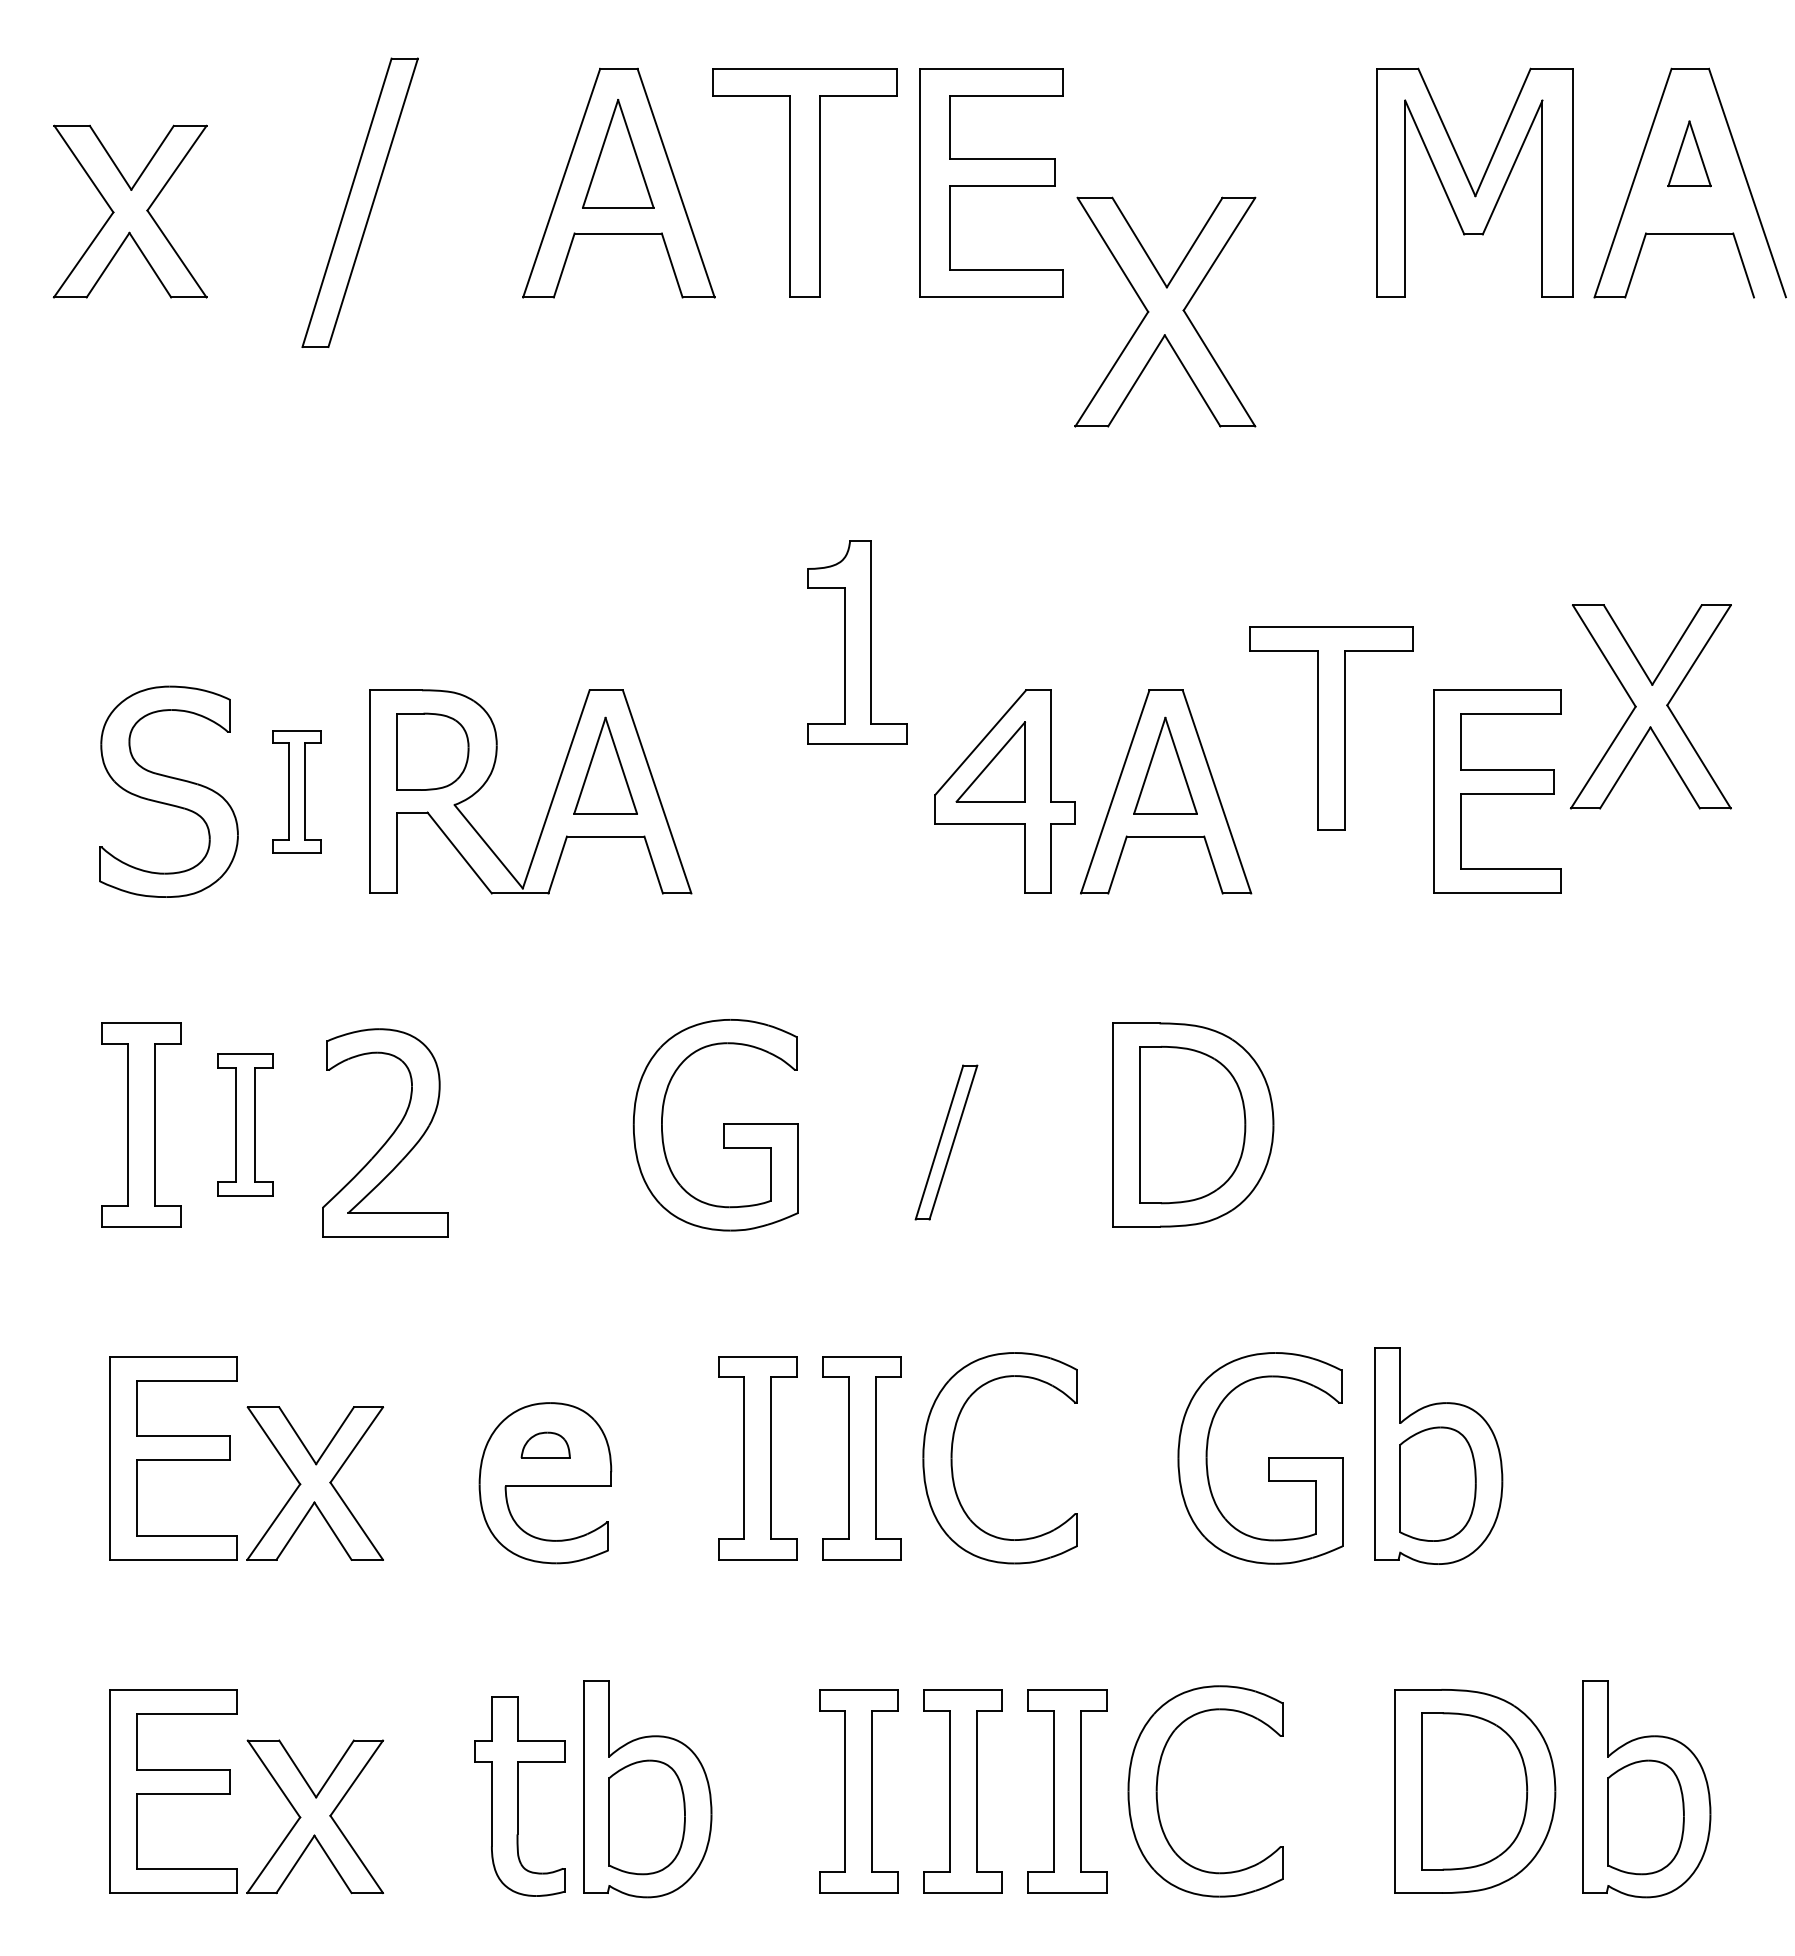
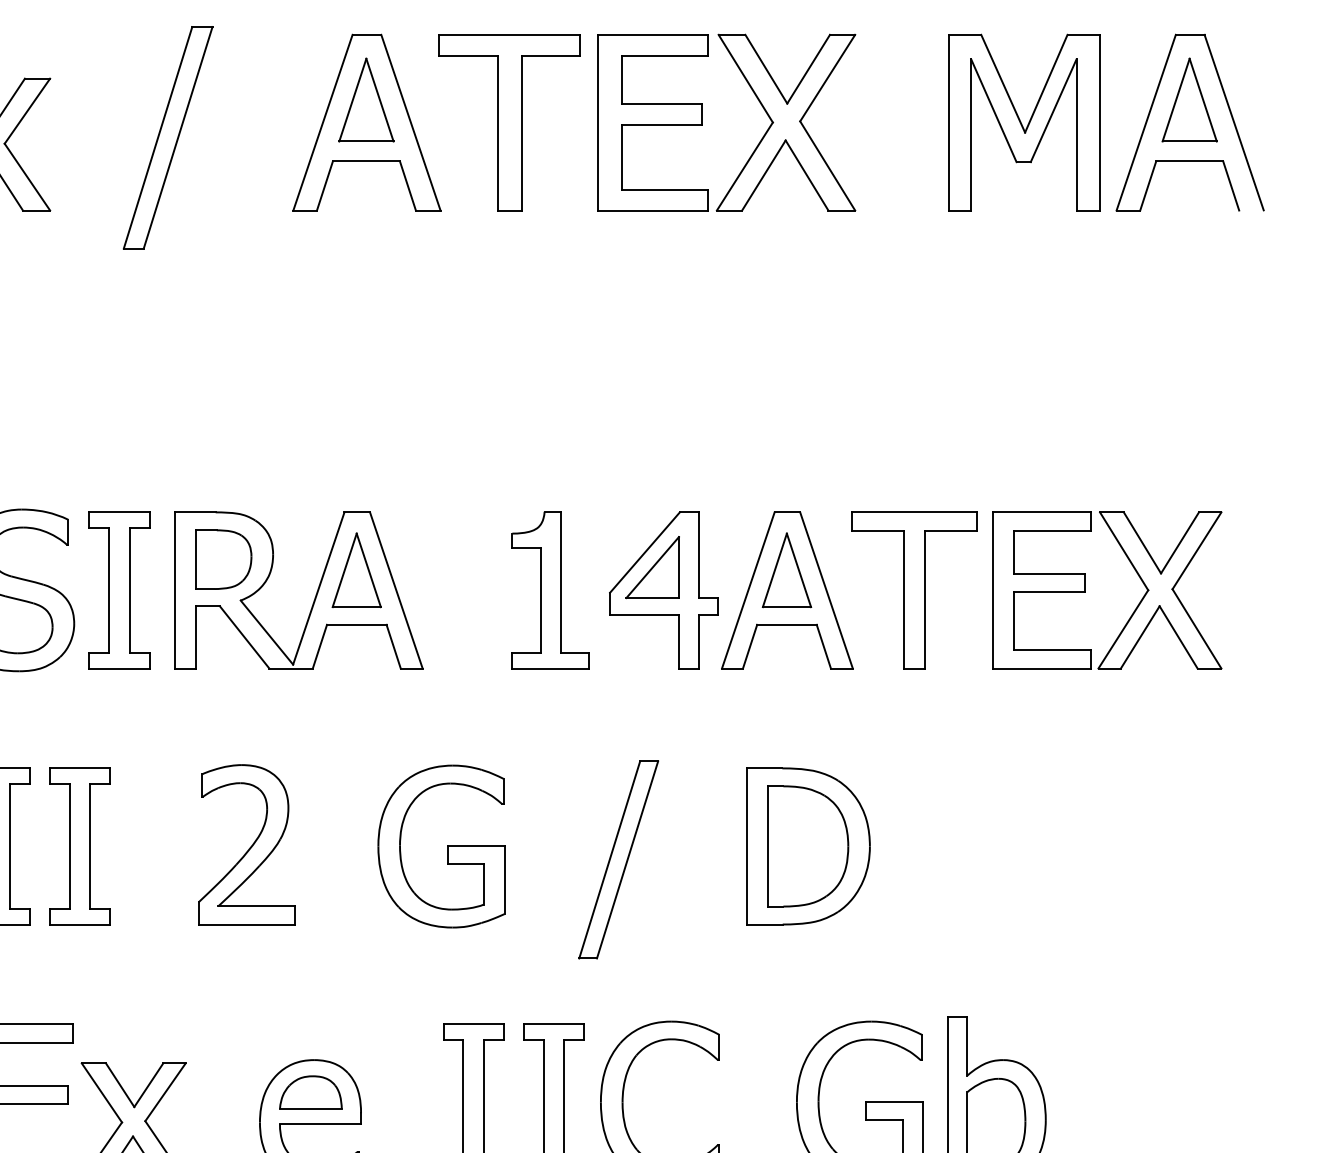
part: (1689, 153) -> (1189, 99), size x1.67
part: (1165, 311) -> (786, 122), moved
part: (857, 642) -> (550, 590), moved
part: (1650, 706) -> (1159, 590), moved
part: (1331, 728) -> (914, 590), moved
part: (296, 791) -> (119, 590), size x1.67
part: (245, 1124) -> (80, 846), size x1.43
part: (385, 1132) -> (246, 844), moved
part: (946, 1142) -> (618, 859), size x1.67
part: (545, 1445) -> (310, 1092), size x1.67

